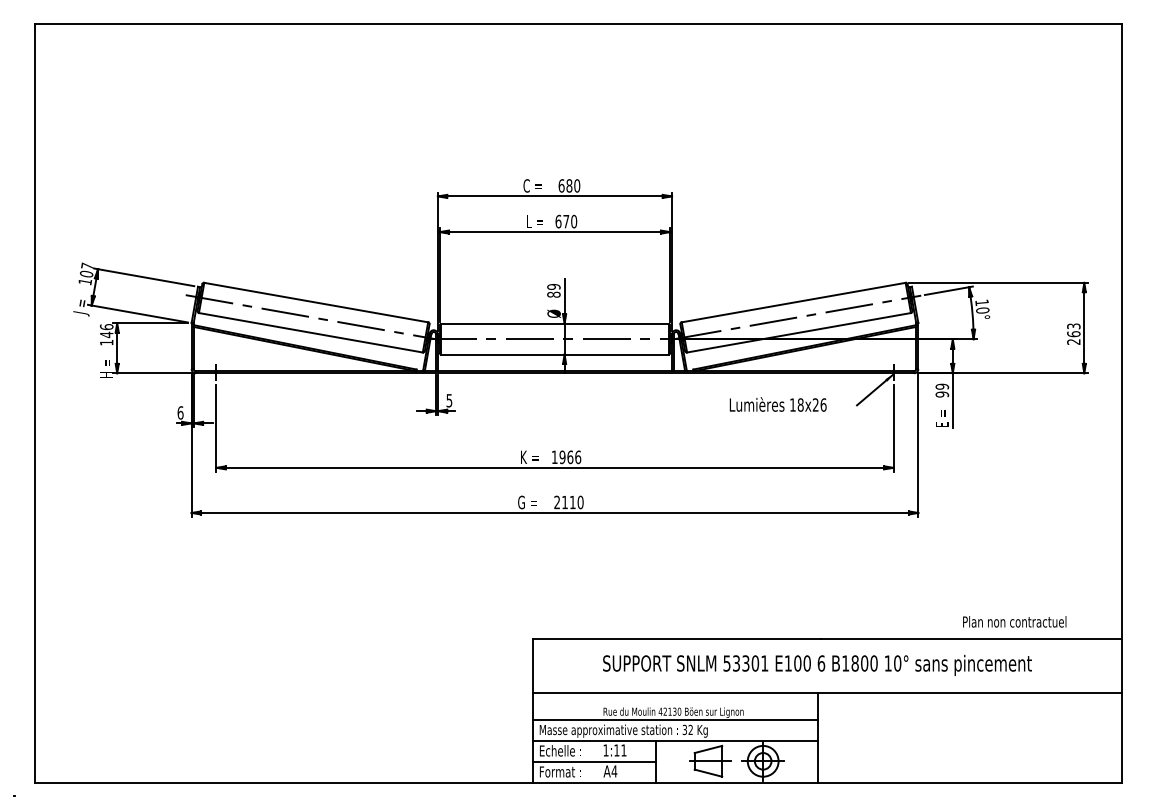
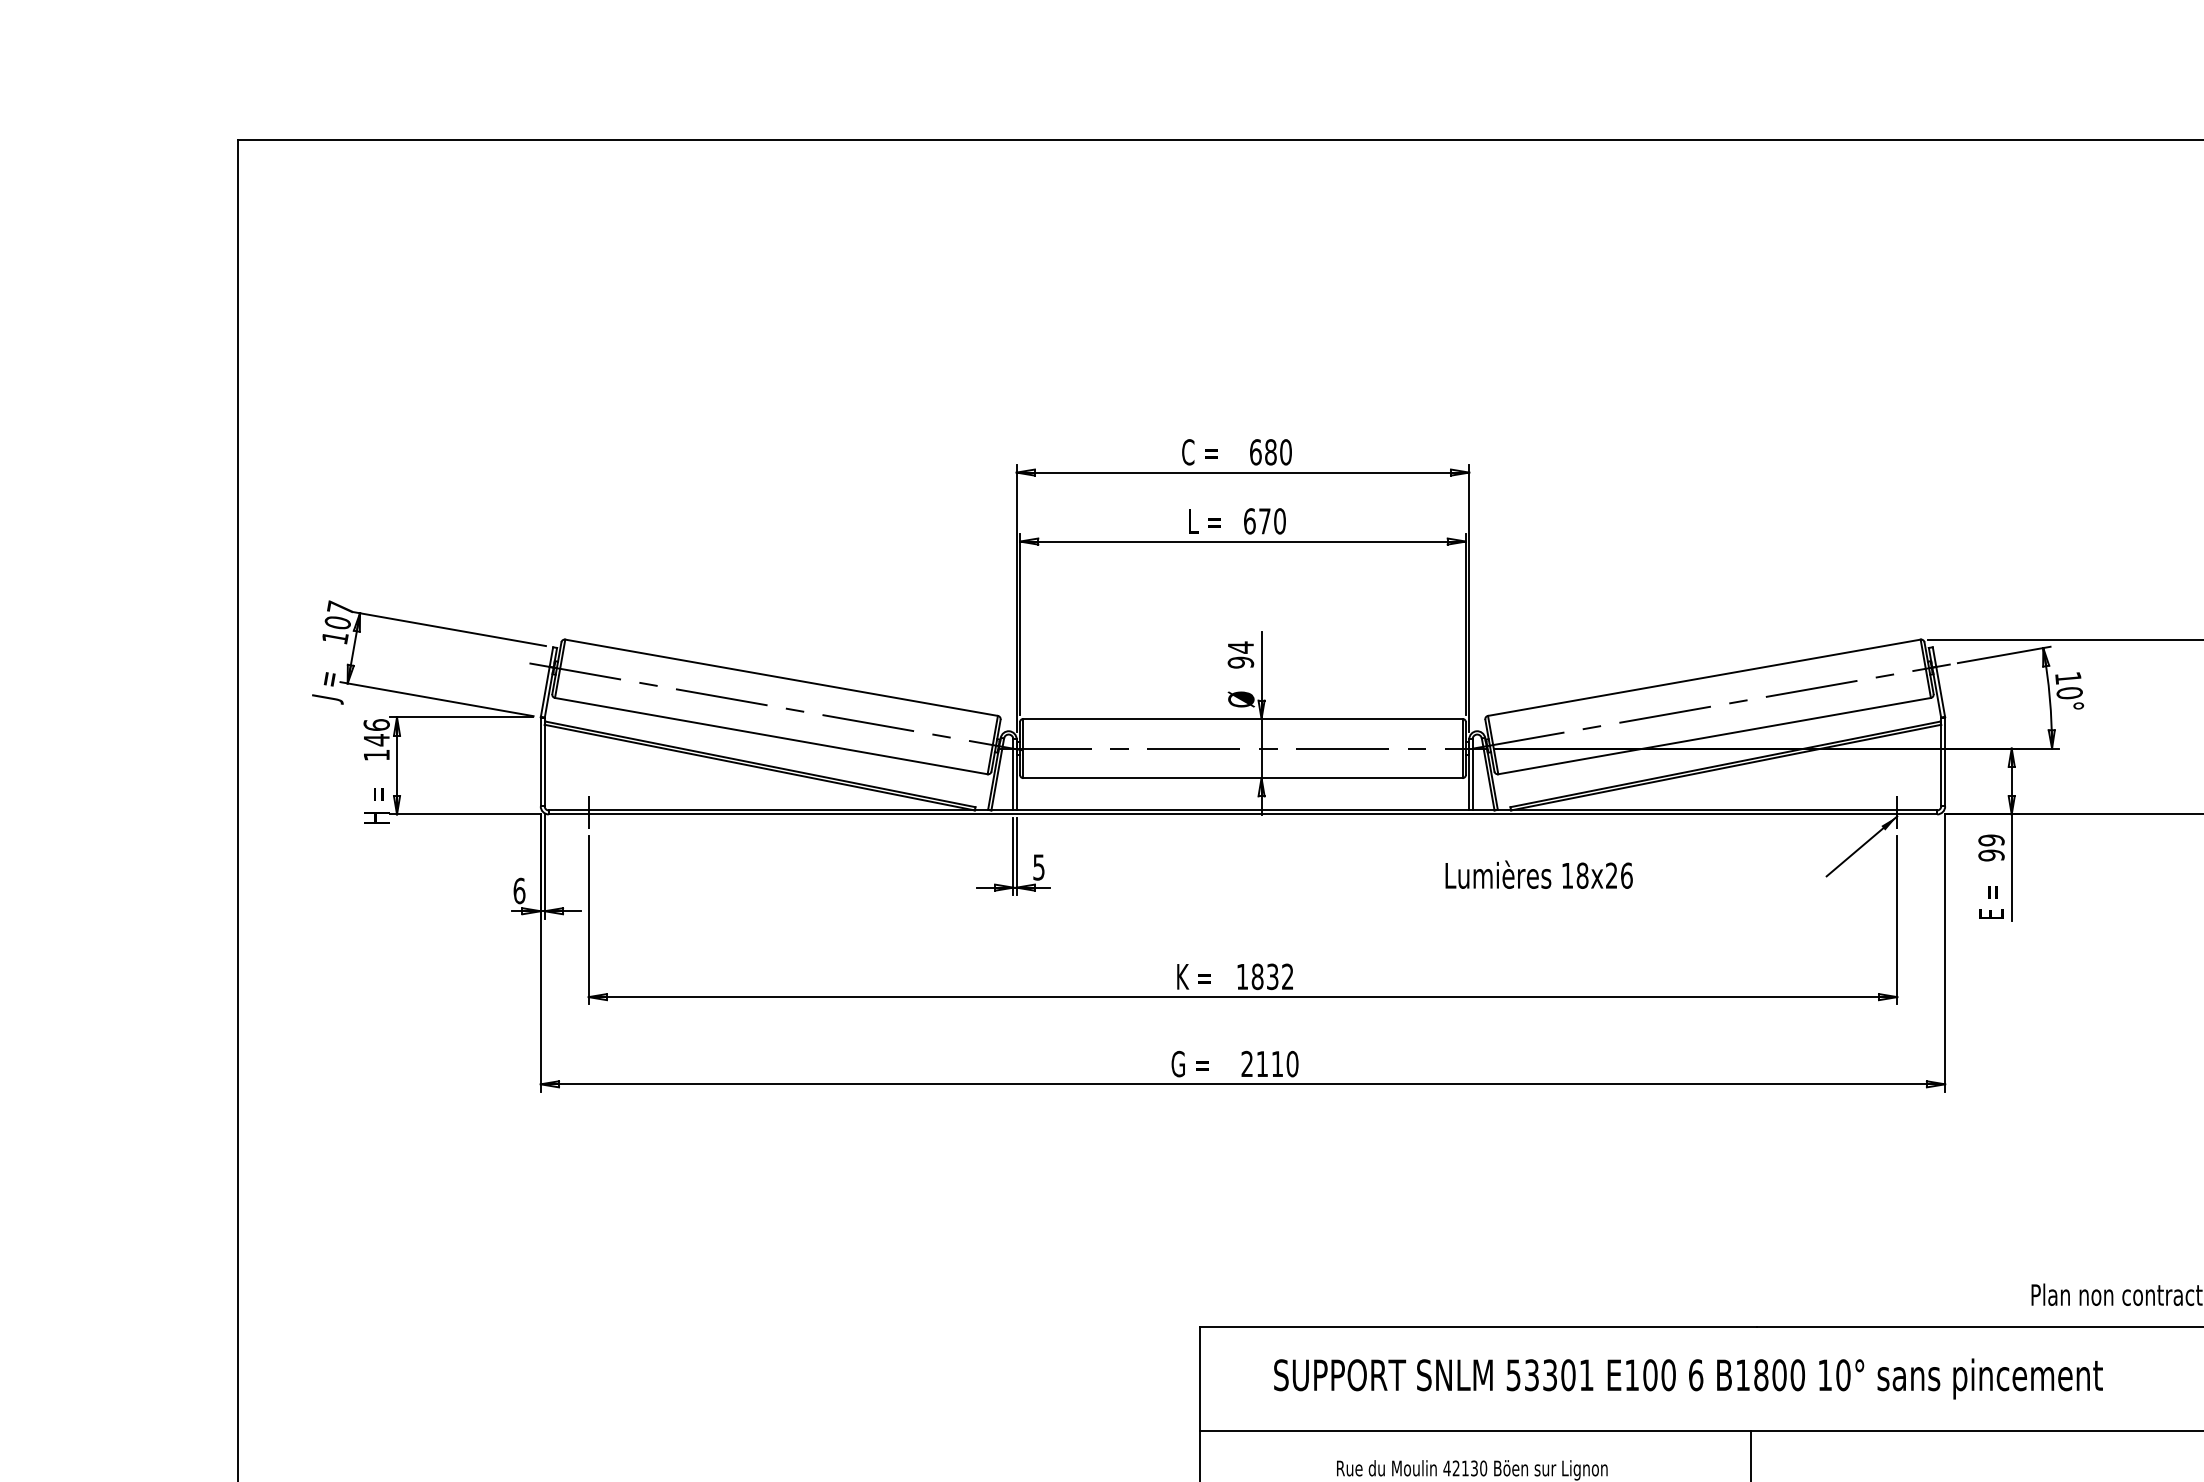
text: (553, 290) -> (1240, 654), 89 -> 94
text: (777, 404) -> (1537, 874), moved
text: (570, 457) -> (1272, 977), 1966 -> 1832
text: (817, 664) -> (1688, 1377), moved

